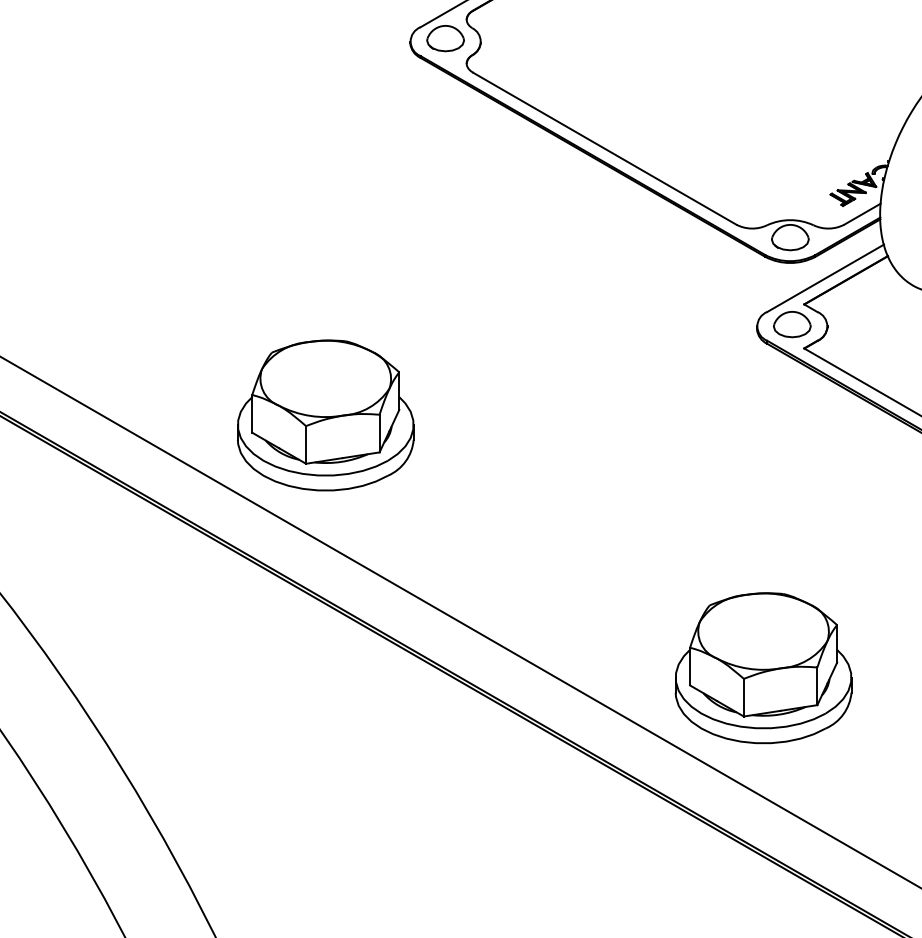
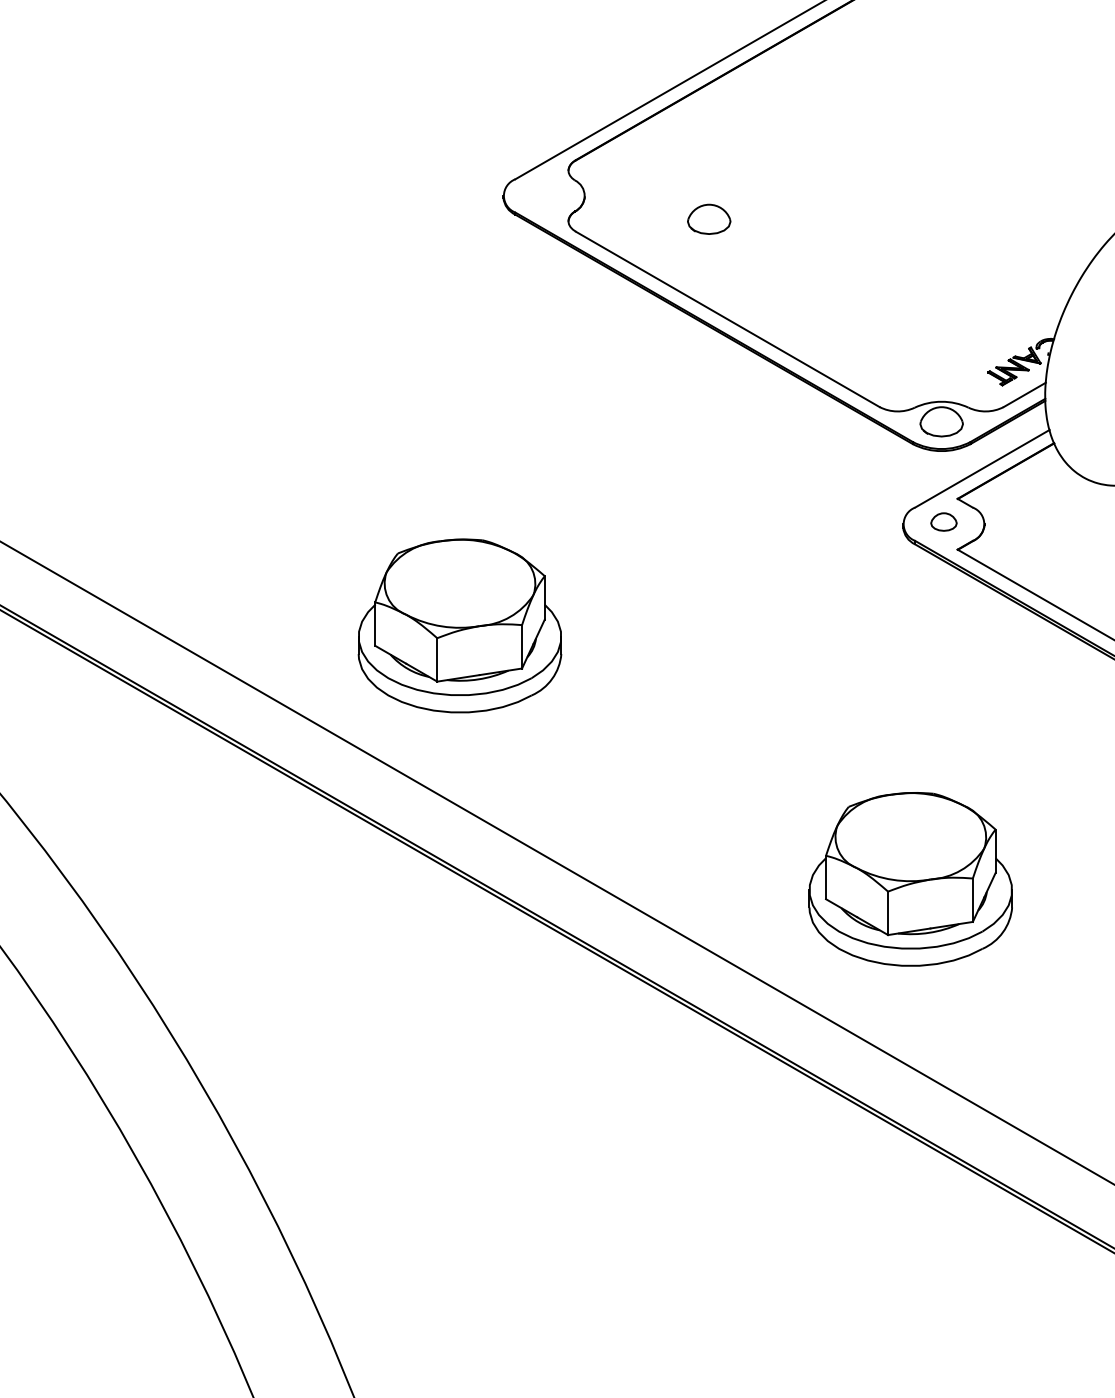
part: (445, 37) -> (709, 218), moved
part: (791, 324) -> (943, 521), size x0.6
part: (325, 415) -> (459, 625), moved
part: (763, 668) -> (910, 879), moved

